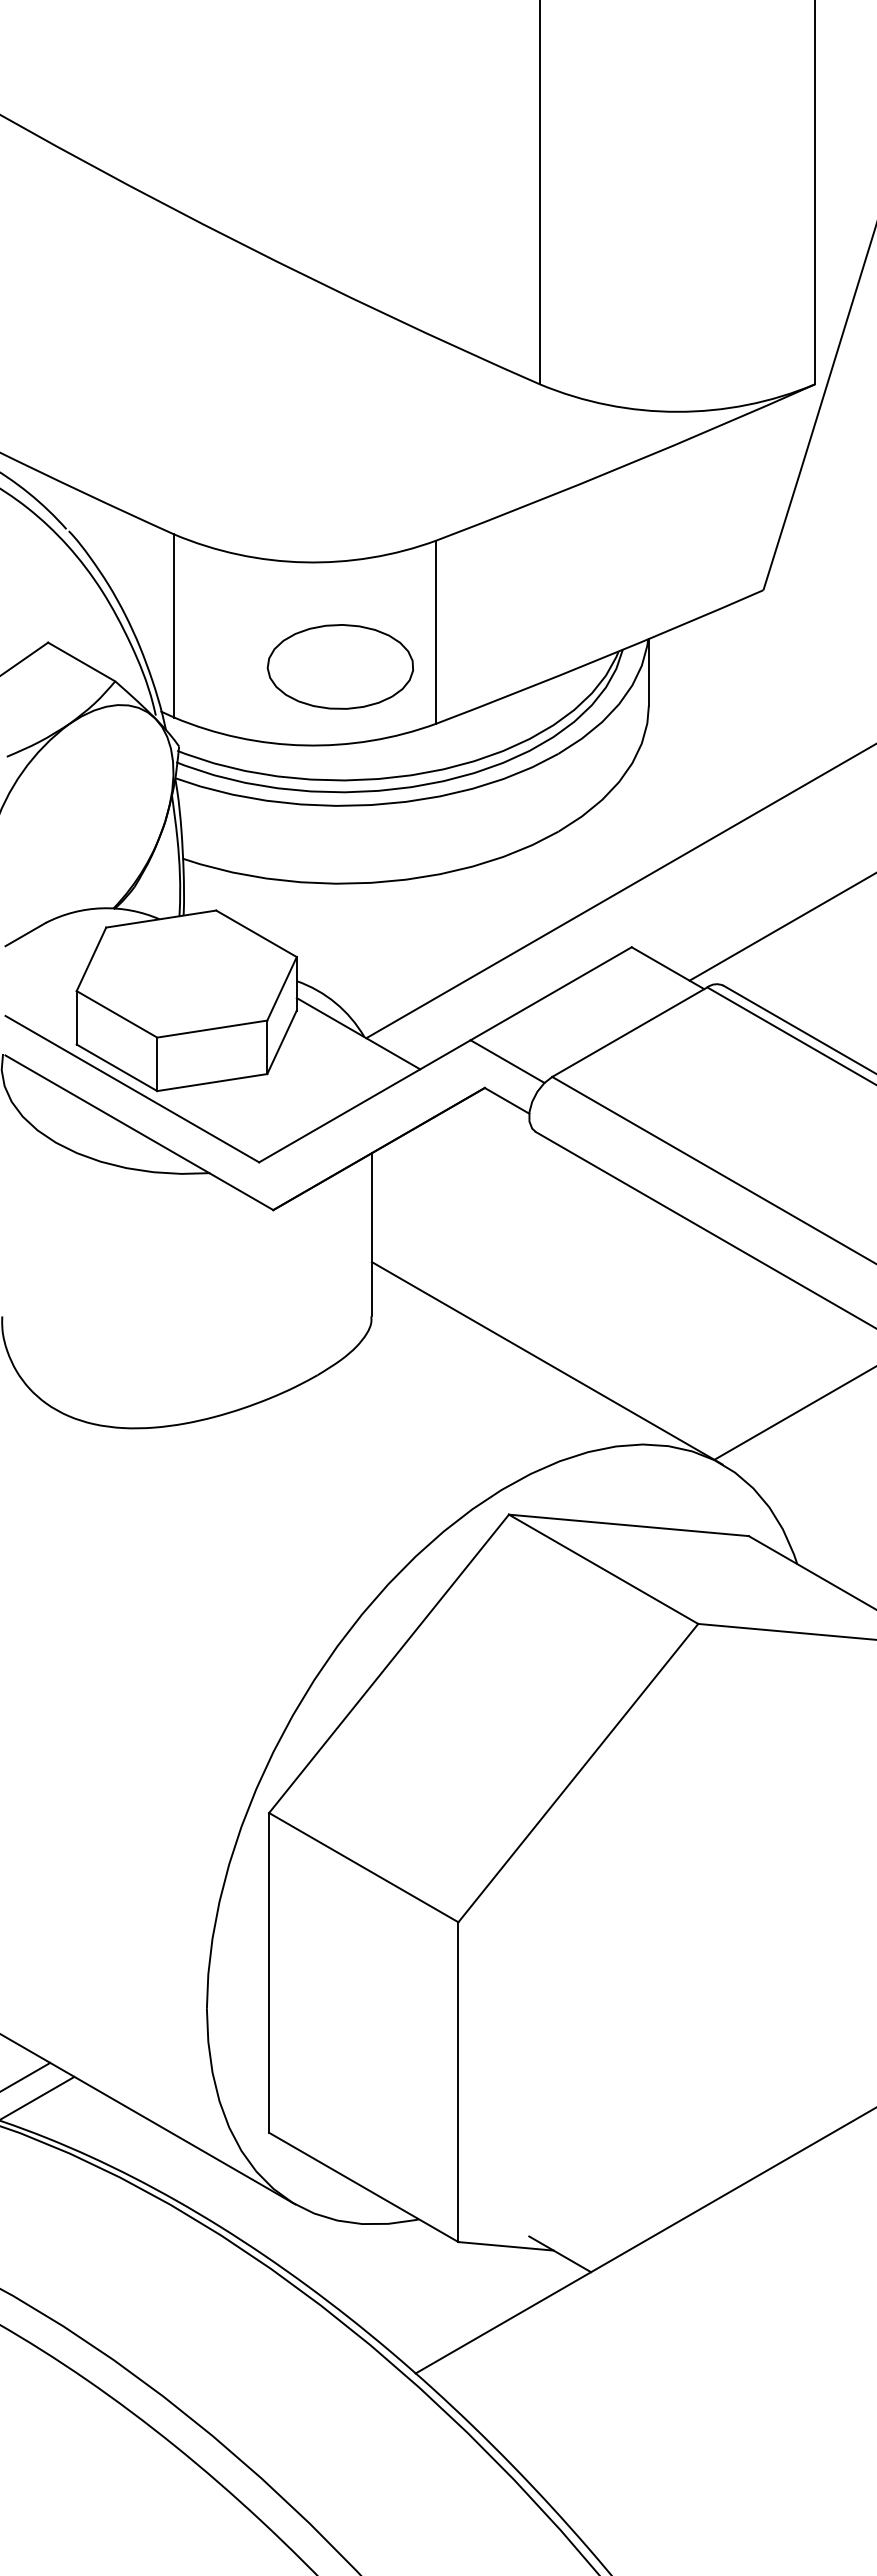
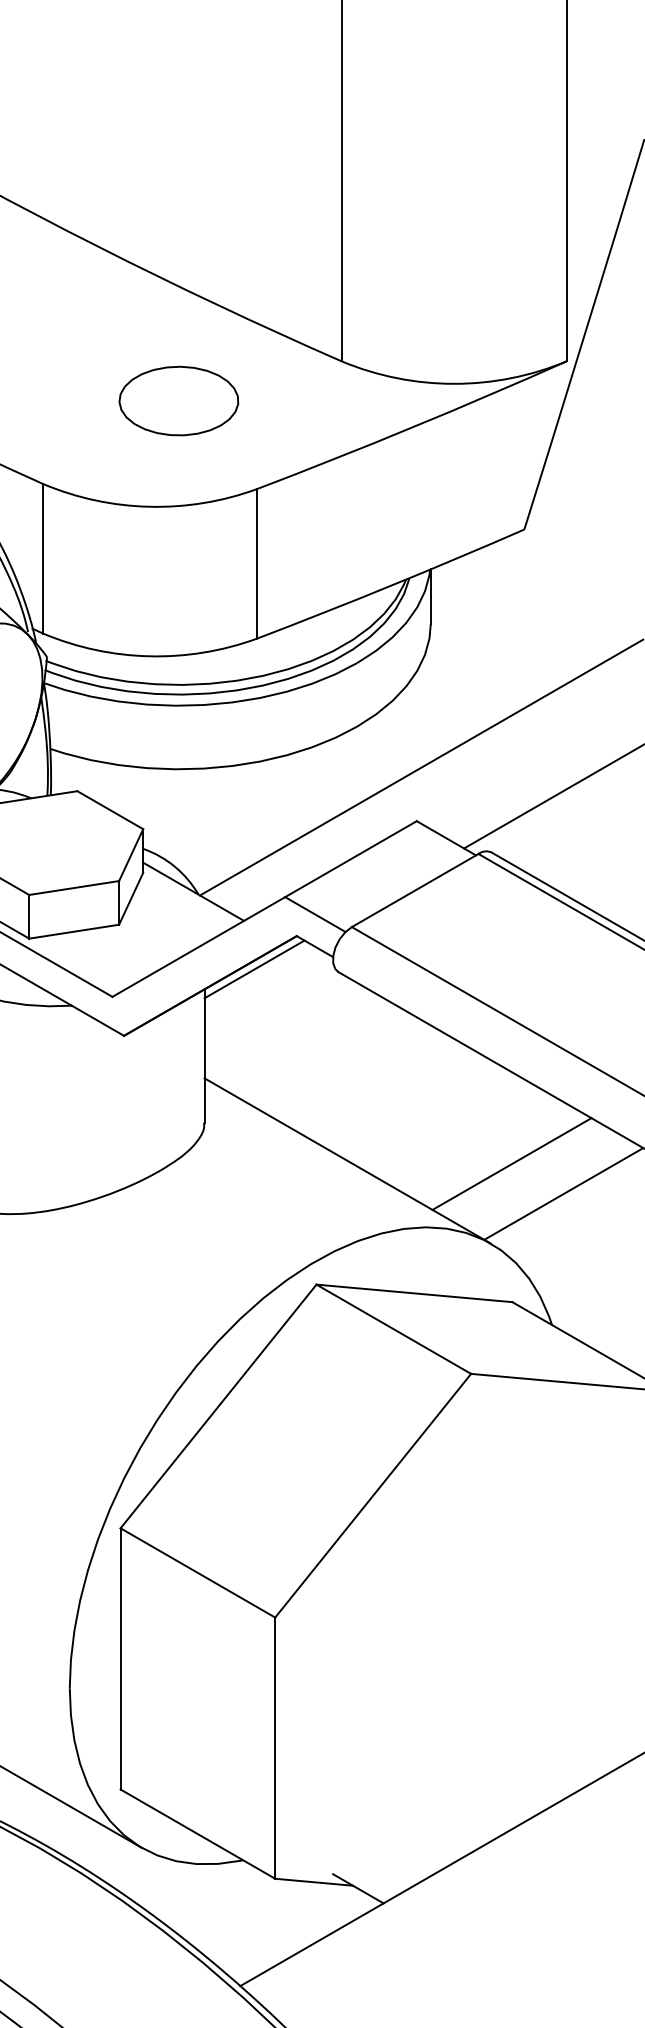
part: (339, 666) -> (178, 400), moved
line: (432, 1128) -> (254, 969), added
line: (748, 1366) -> (512, 1163), added

